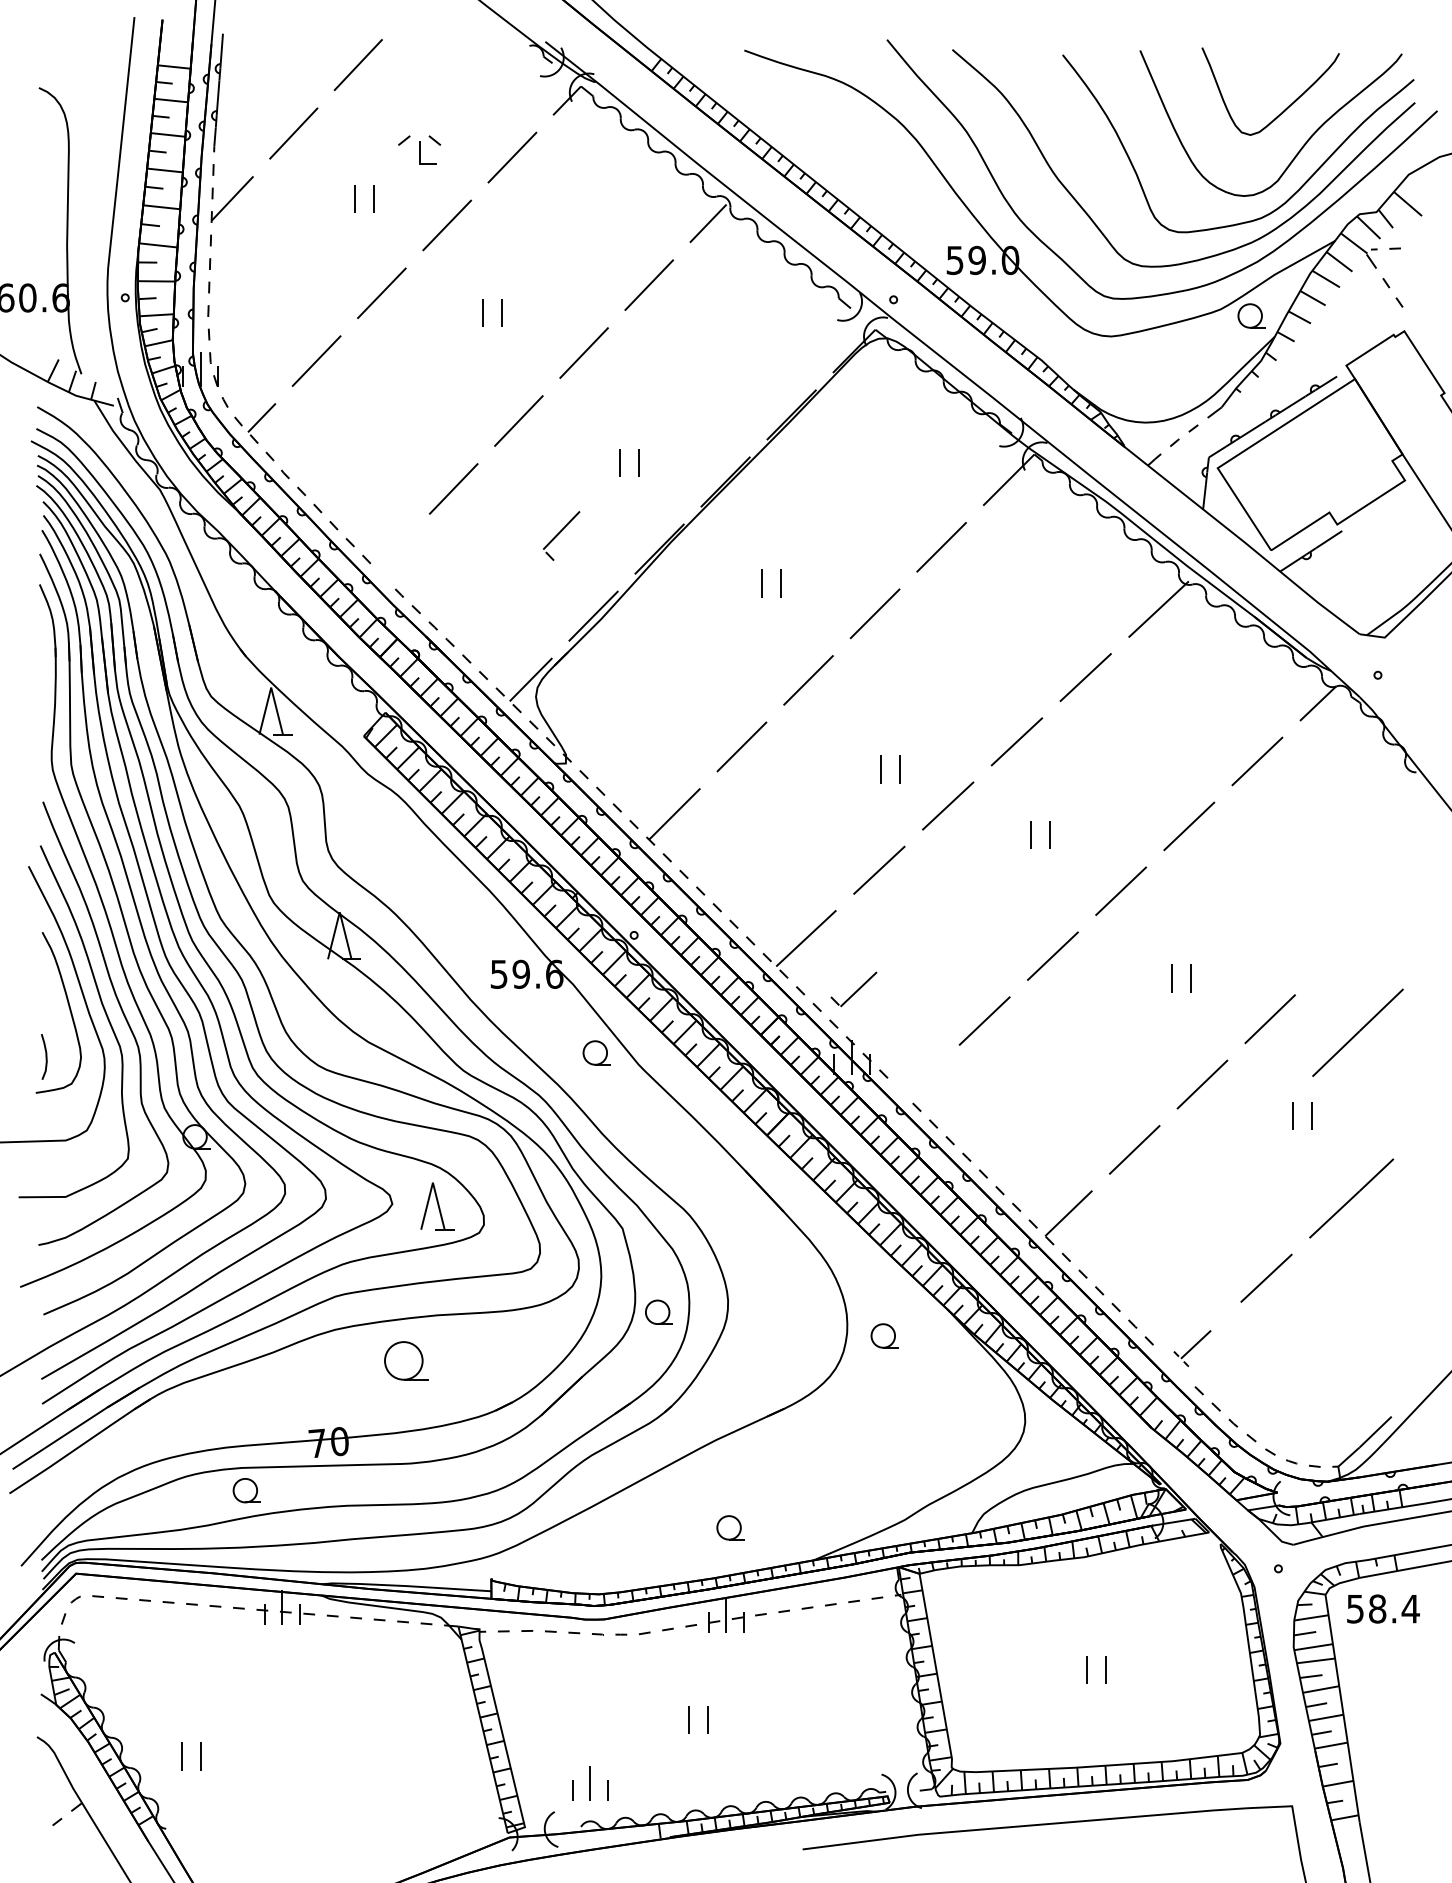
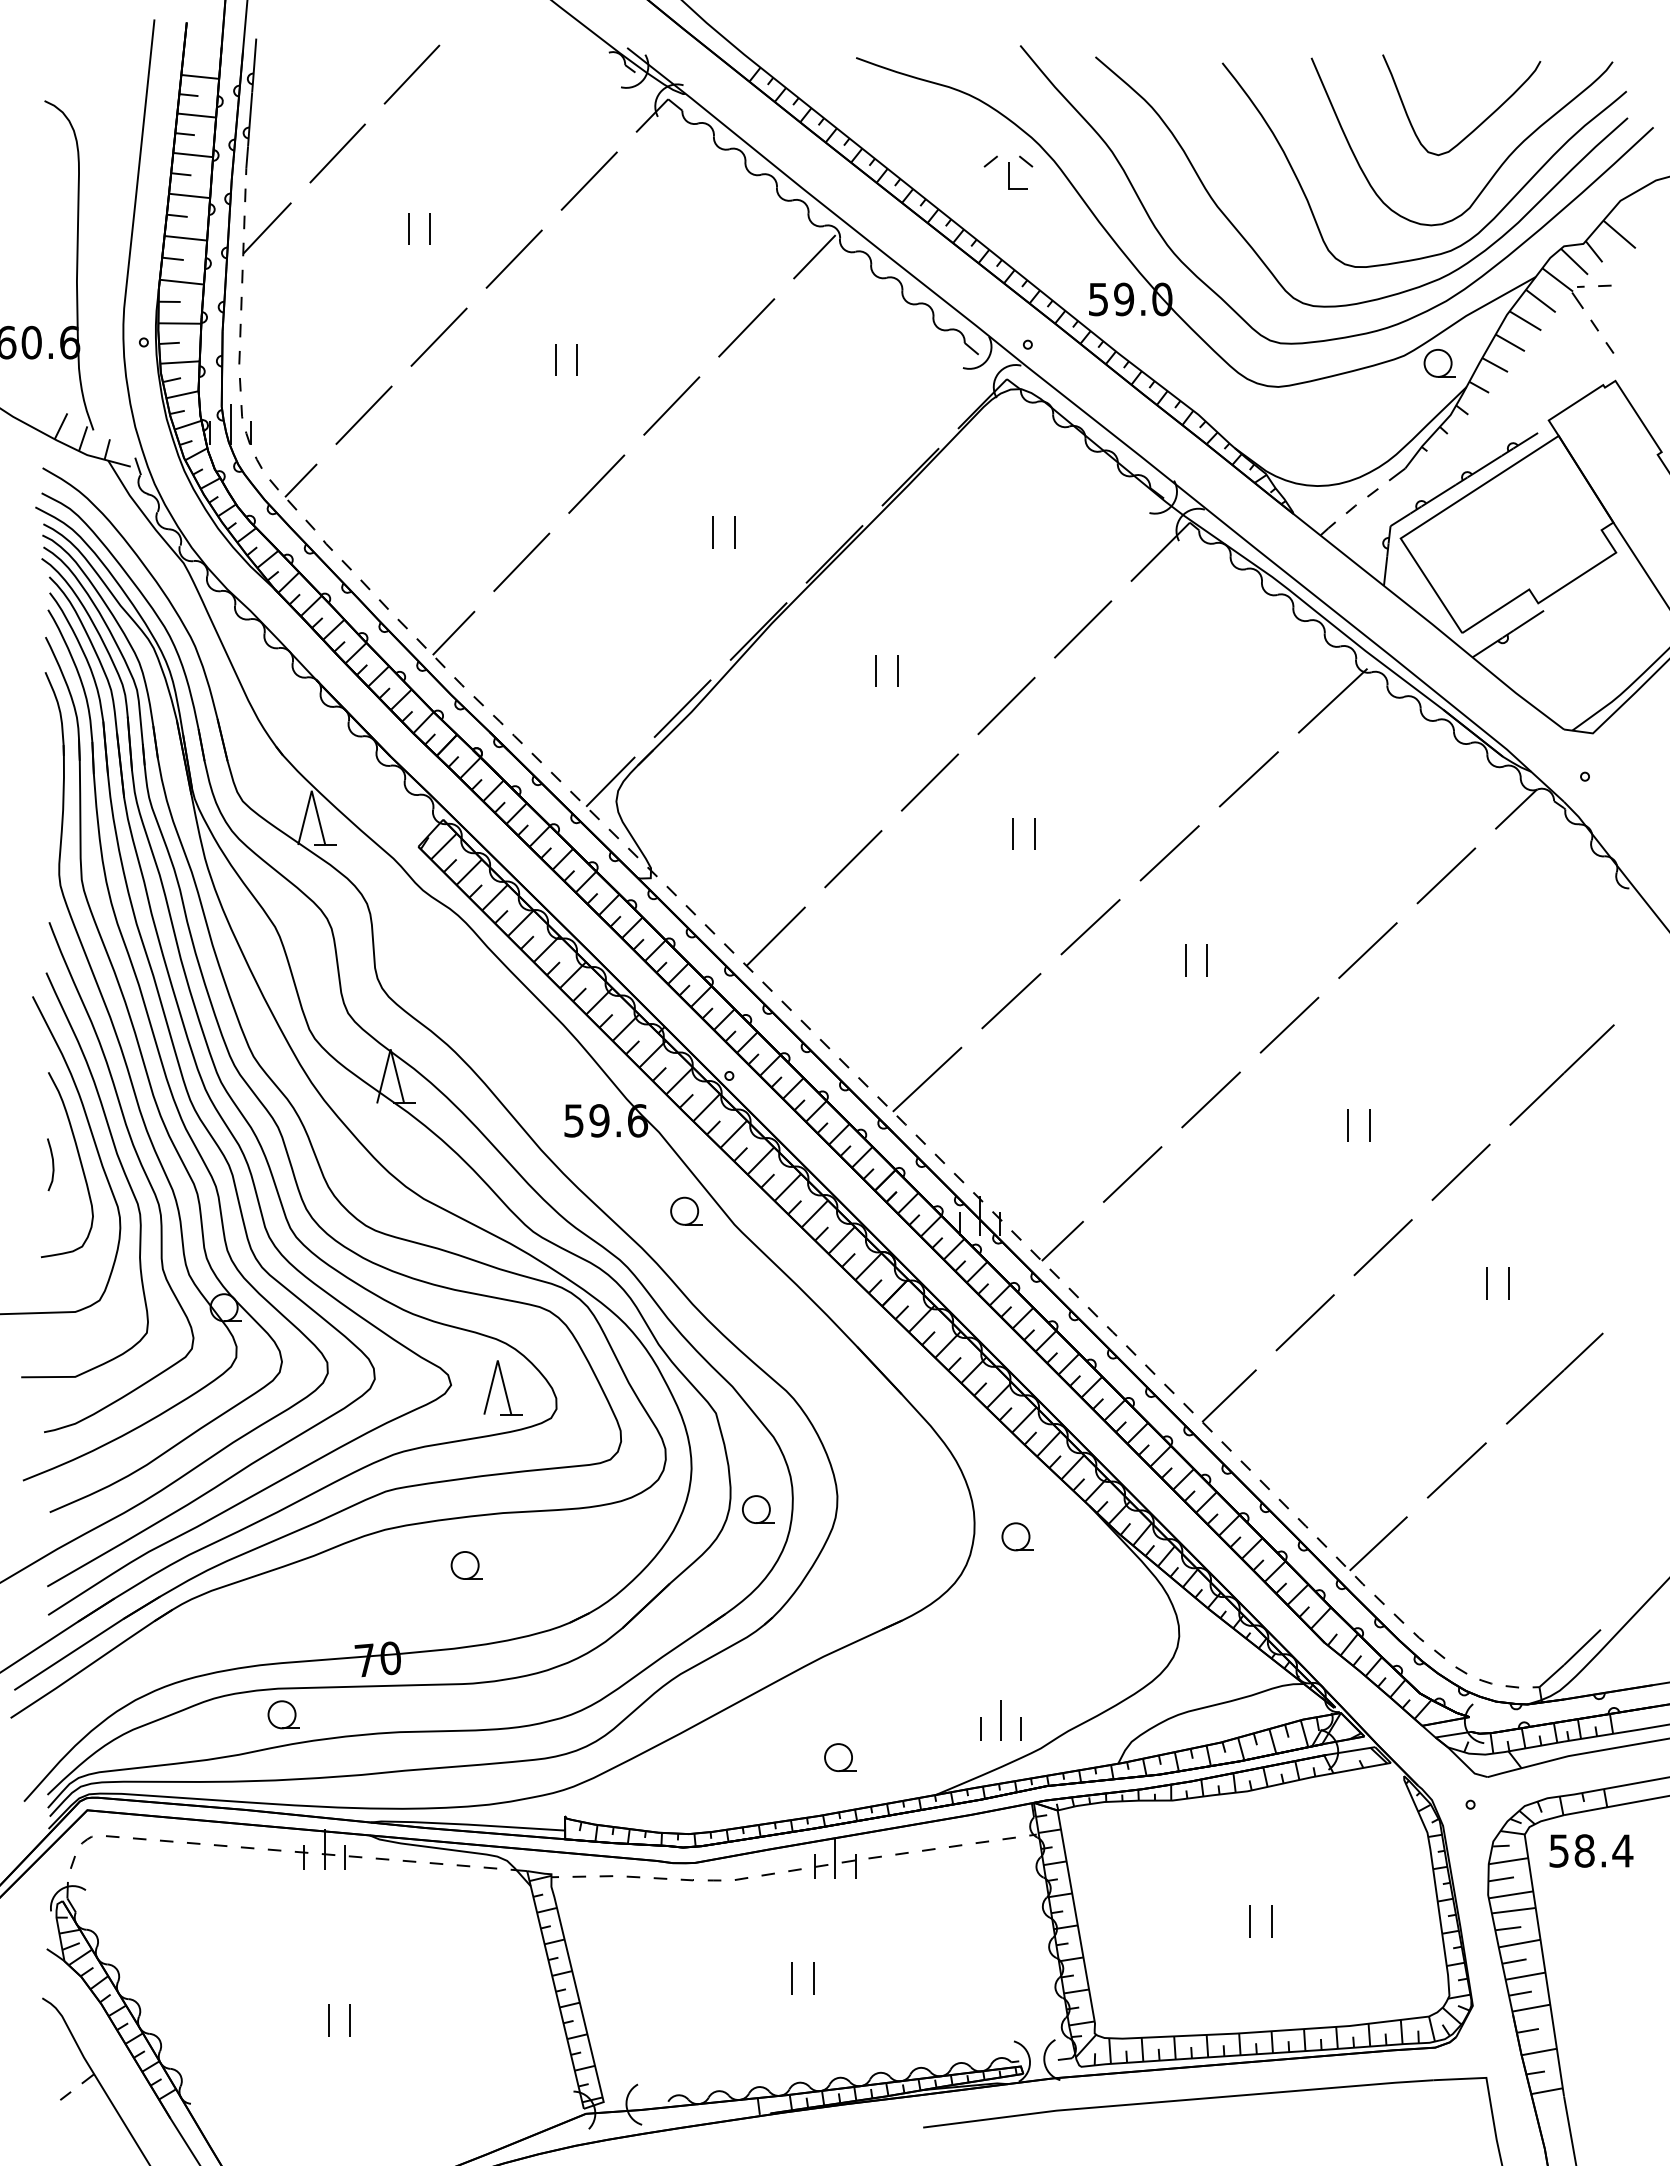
part: (419, 150) -> (1008, 172), moved
part: (561, 536) -> (453, 639), moved
part: (881, 768) -> (1013, 833), moved
part: (853, 989) -> (1056, 1241), moved
line: (1357, 1032) -> (1561, 1074), moved
curve: (45, 1056) -> (52, 1164), moved
part: (1192, 1348) -> (1371, 1551), size x1.67
part: (405, 1360) -> (466, 1565), size x0.62
part: (183, 1756) -> (329, 2020), moved
part: (589, 1783) -> (1000, 1720), moved

